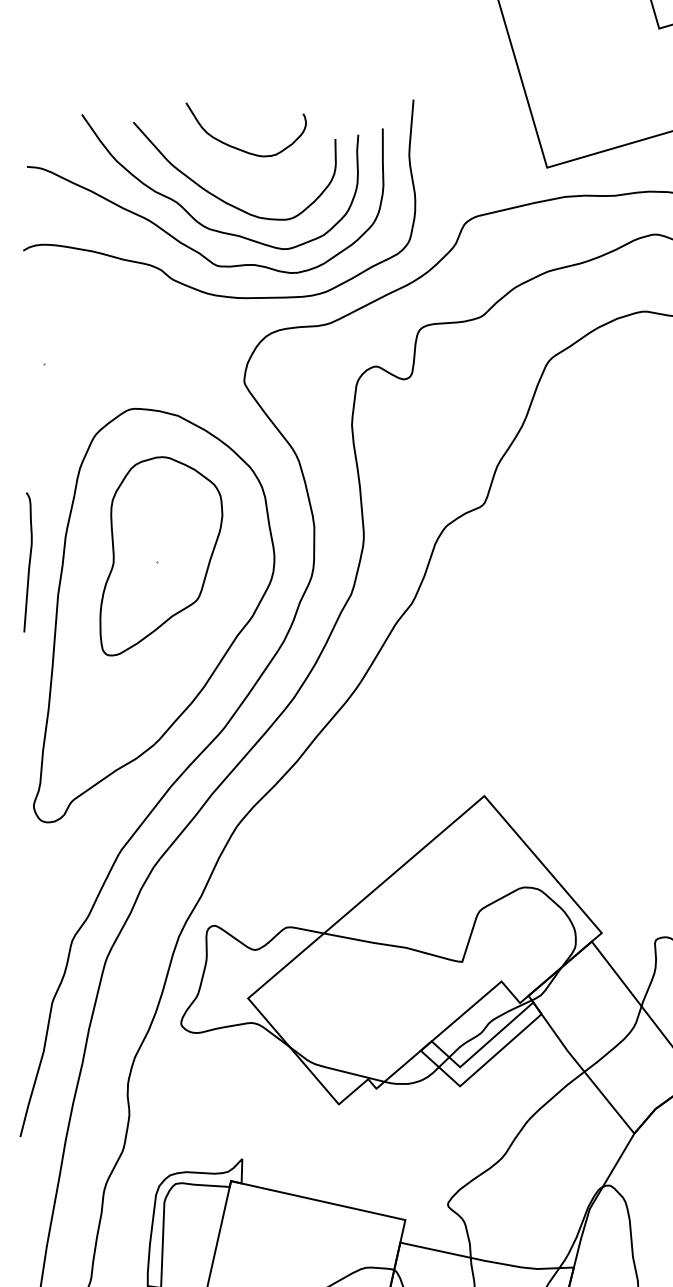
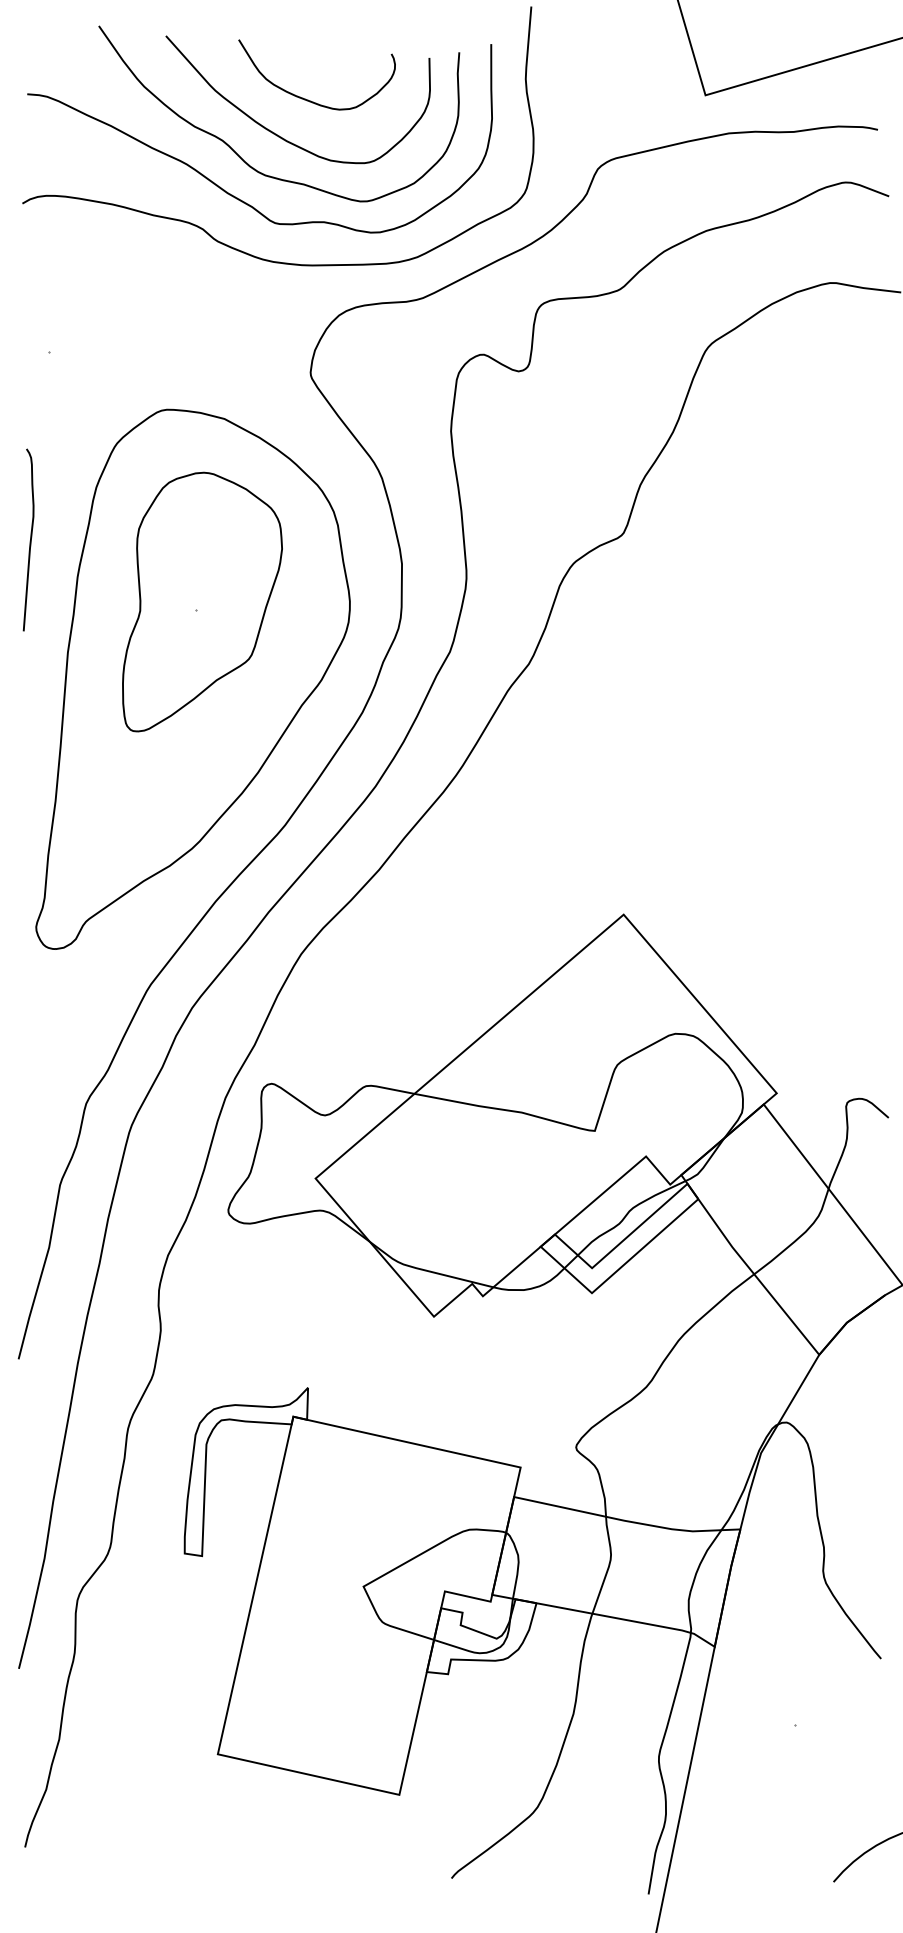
curve: (239, 148) -> (308, 99), moved
curve: (29, 562) -> (30, 539), moved

